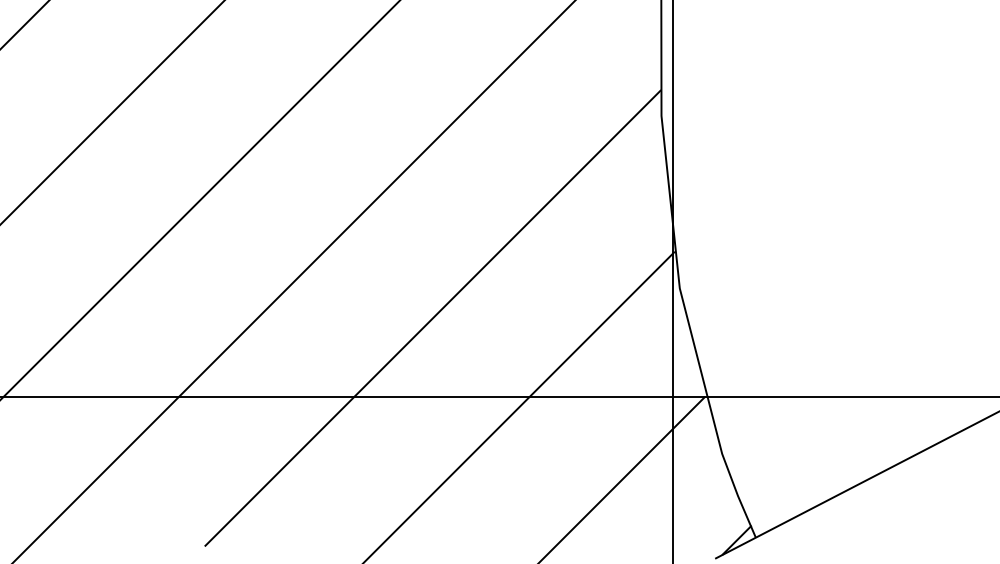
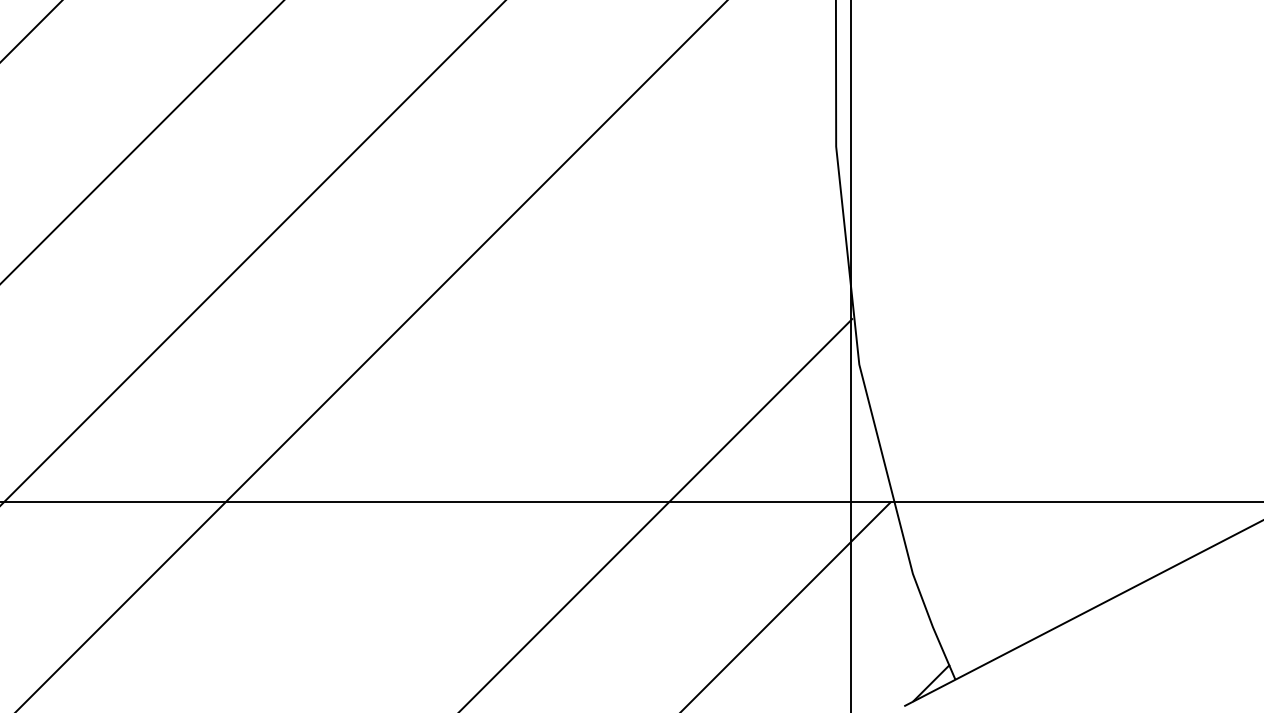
line: (432, 317) -> (546, 401), removed

